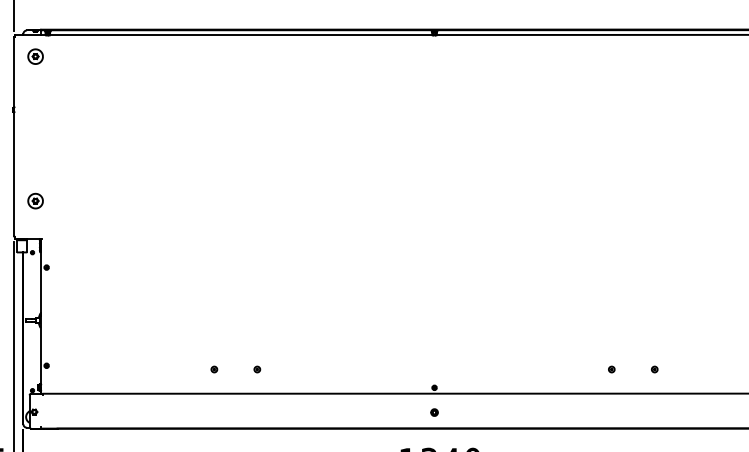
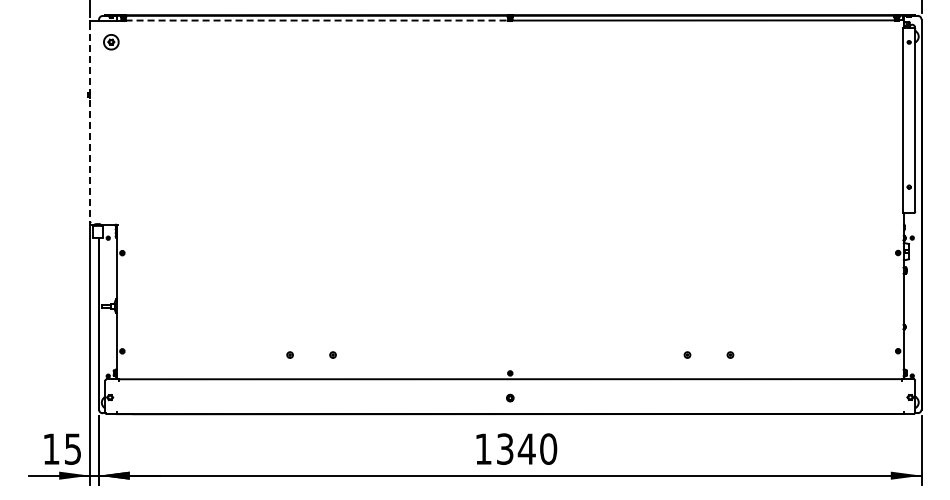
line: (241, 34) -> (317, 20), solid -> dashed
line: (13, 136) -> (89, 122), solid -> dashed
part: (35, 200) -> (111, 186), removed

